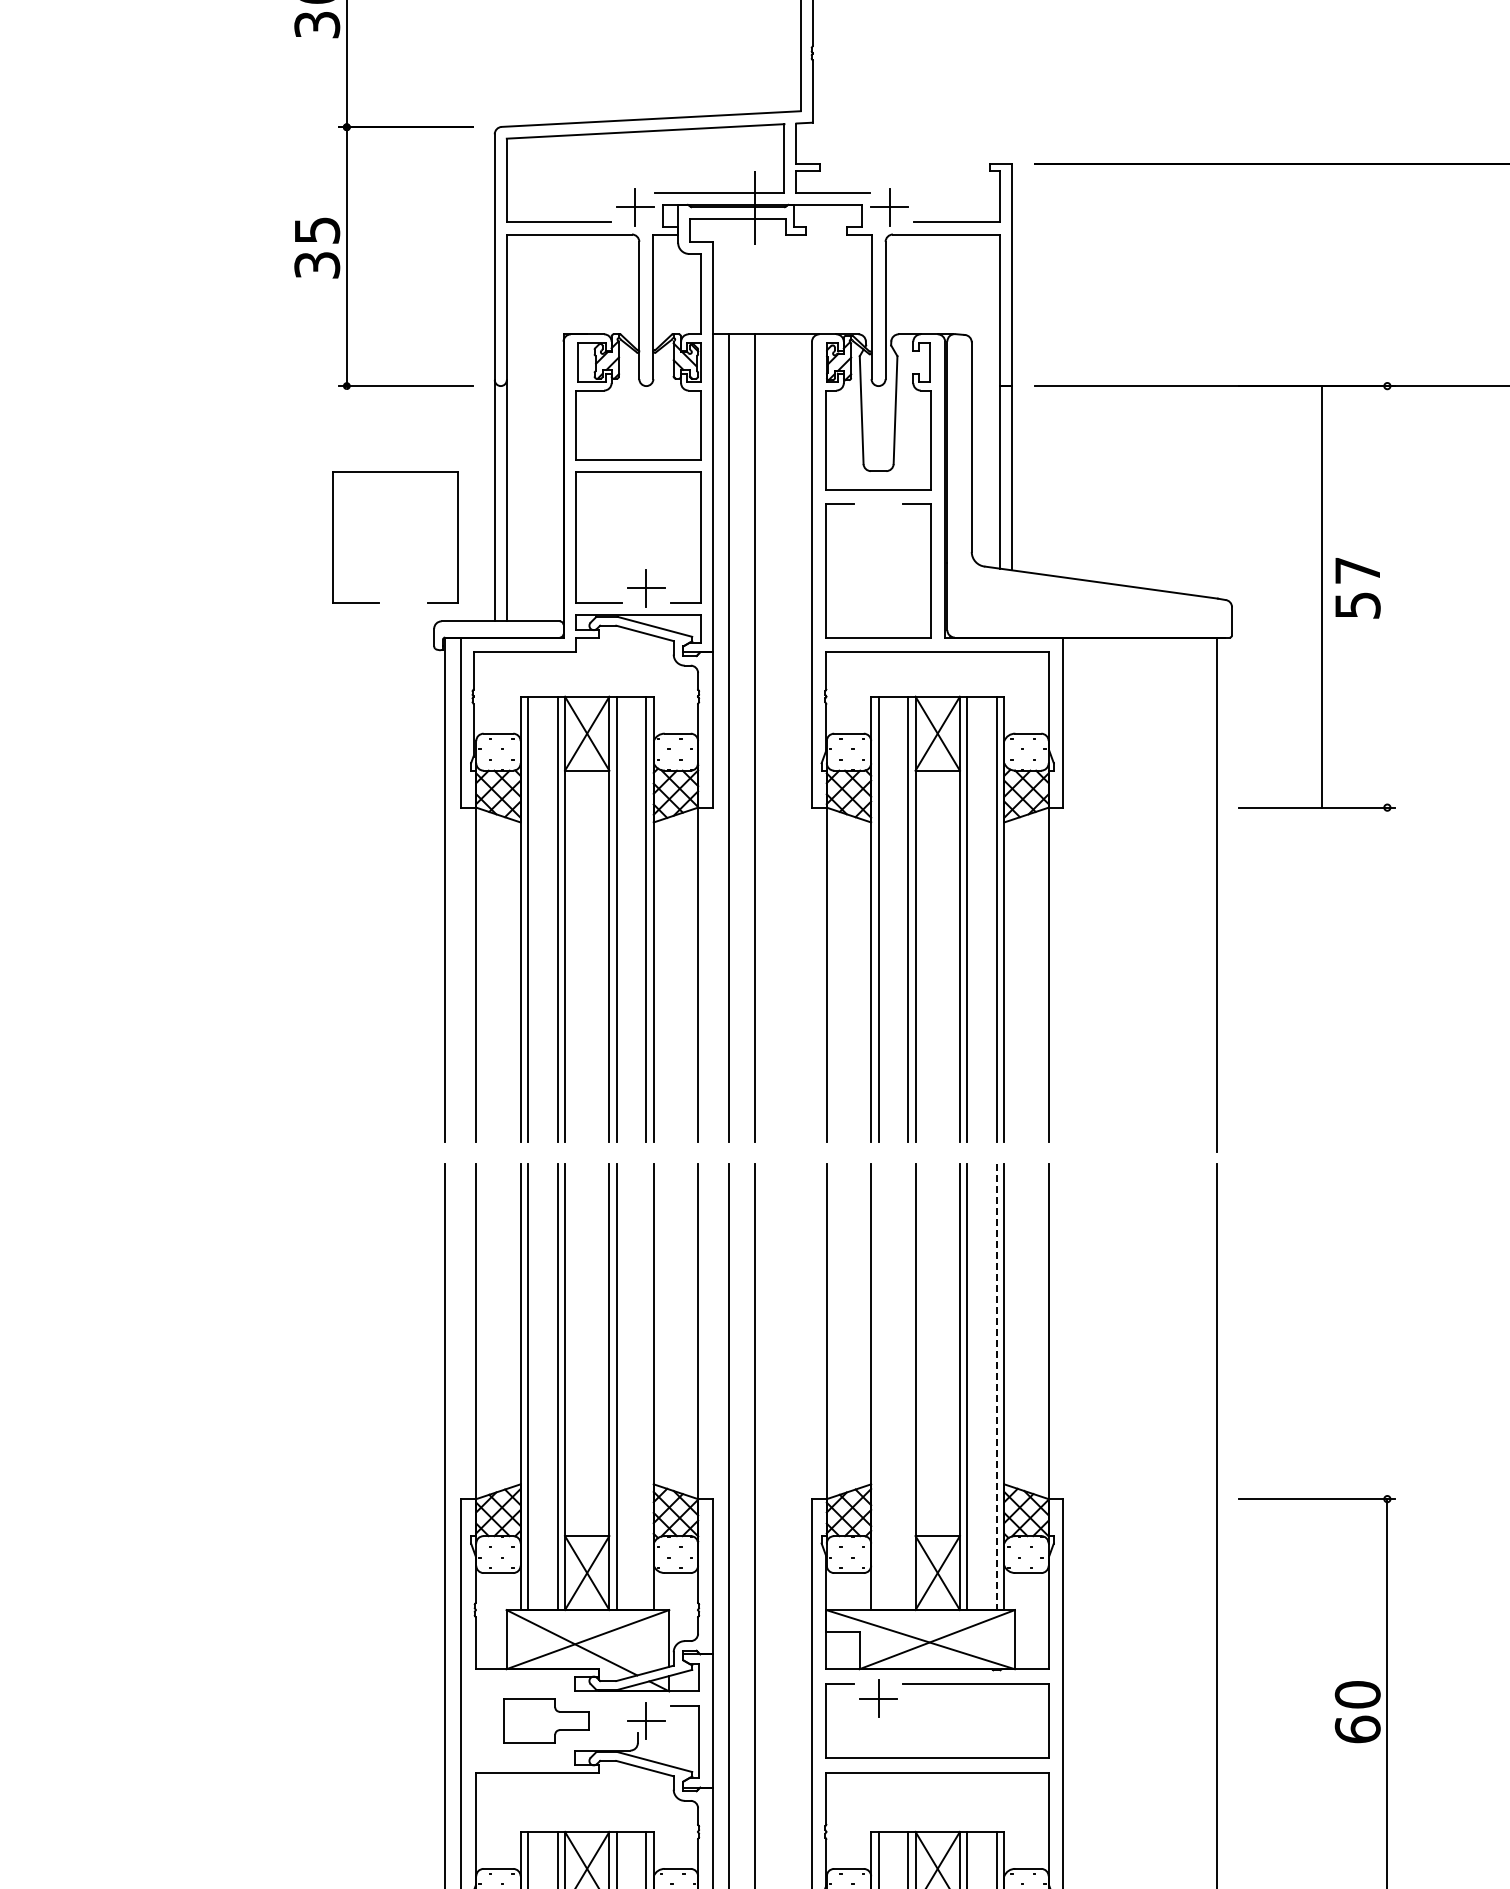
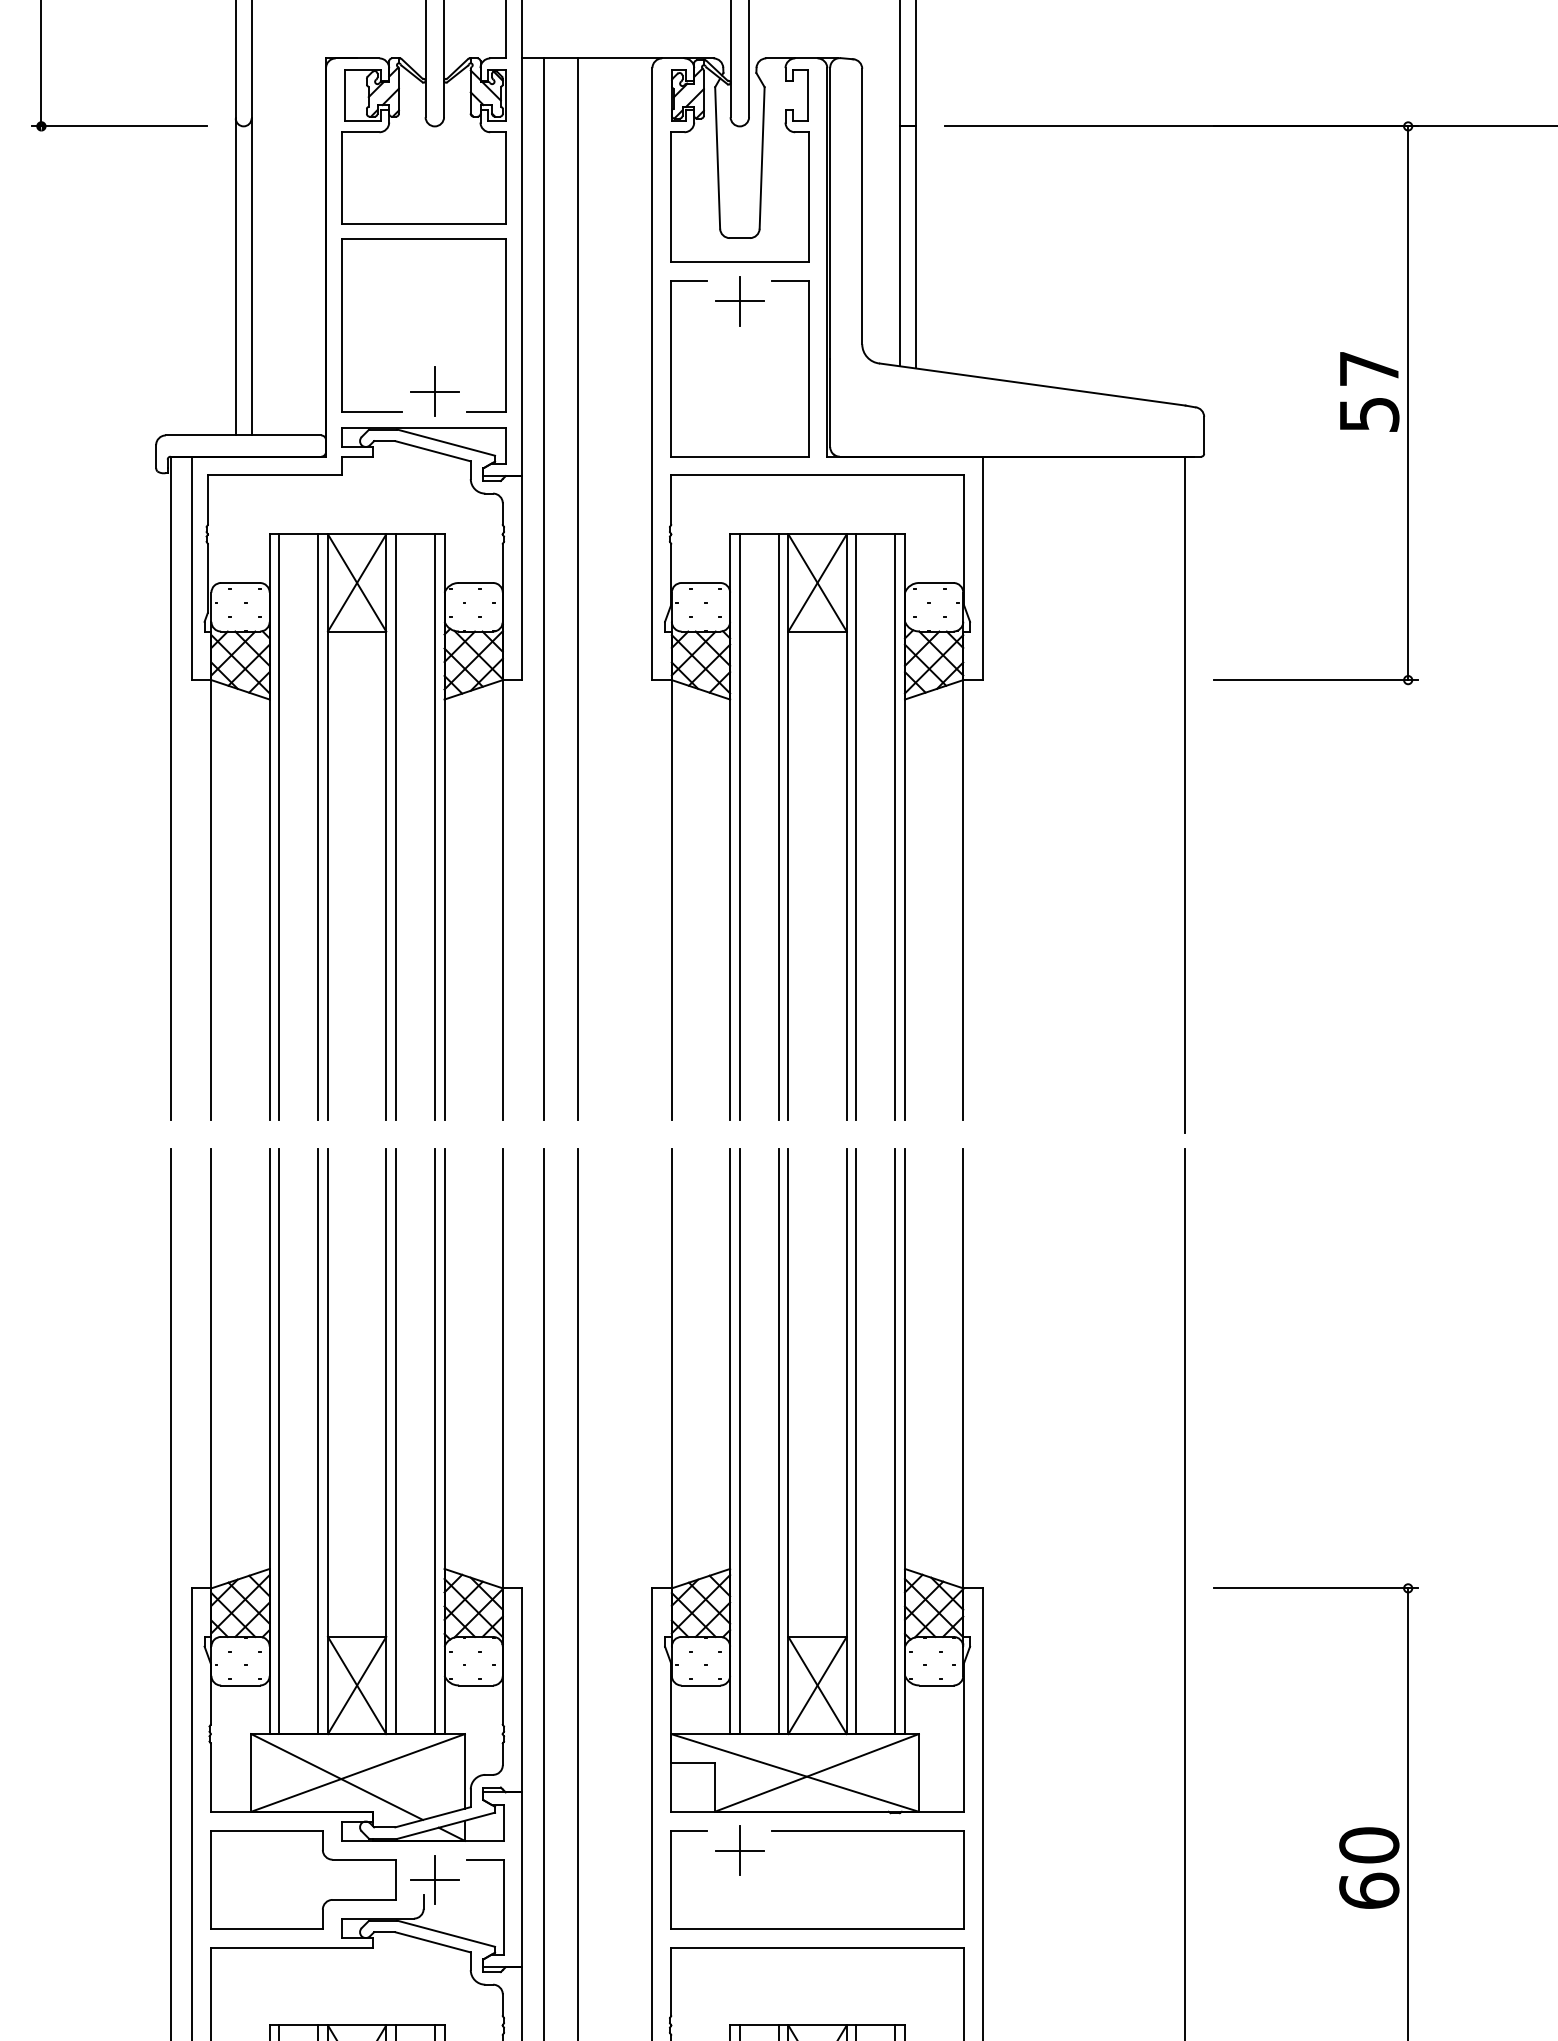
part: (878, 519) -> (739, 301), added
part: (333, 537) -> (23, 325), removed
line: (1322, 596) -> (1408, 402), moved
line: (646, 1387) -> (435, 1441), added
line: (878, 1387) -> (739, 1441), added
line: (908, 1387) -> (779, 1441), added
line: (996, 1387) -> (894, 1441), dashed -> solid
part: (546, 1720) -> (303, 1879), size x1.67

